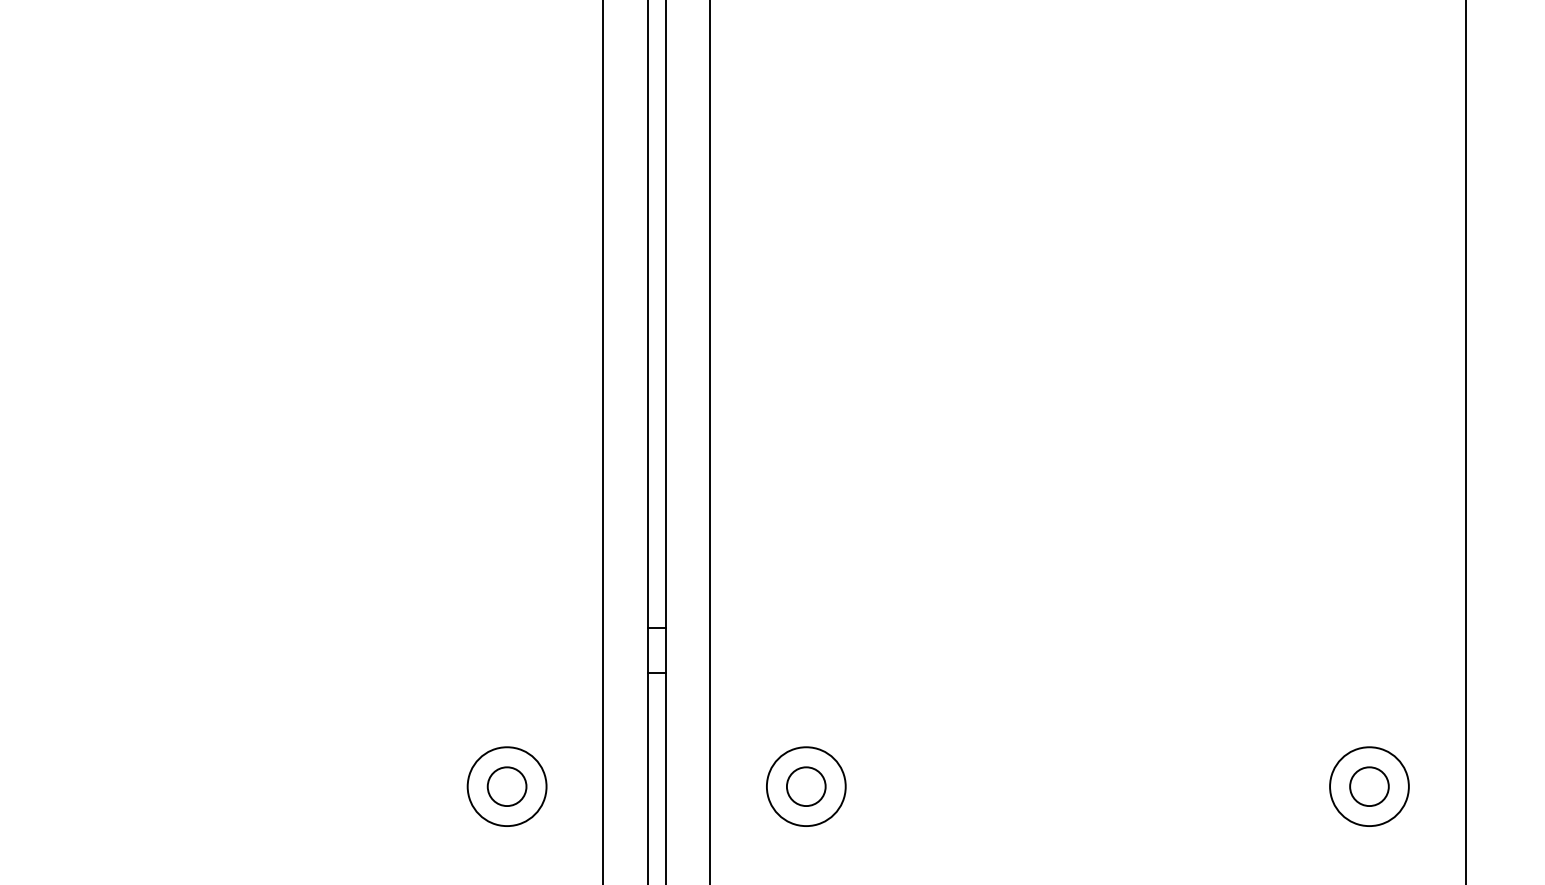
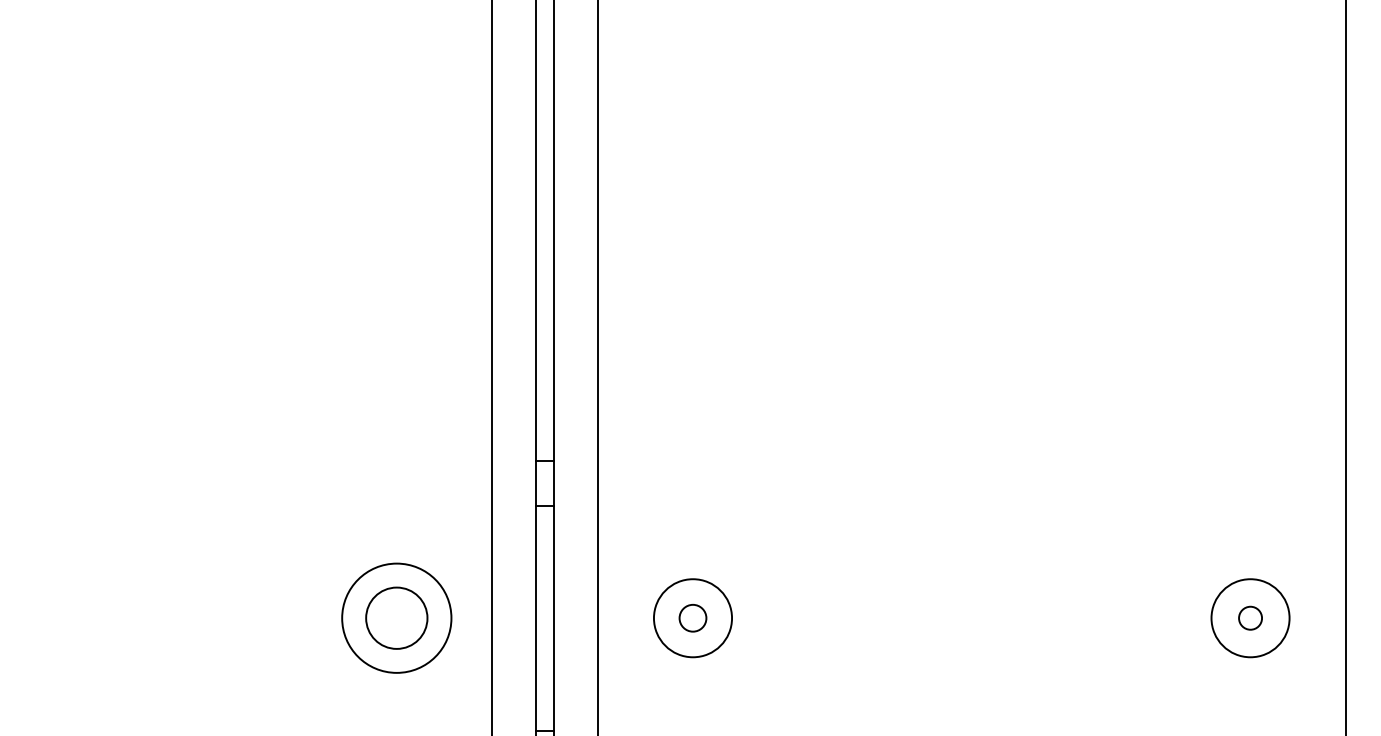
circle: (506, 786) -> (396, 618), size x1.4
circle: (506, 786) -> (396, 618), size x1.6
circle: (805, 786) -> (692, 618), size x0.7
circle: (1369, 786) -> (1250, 618), size x0.6

